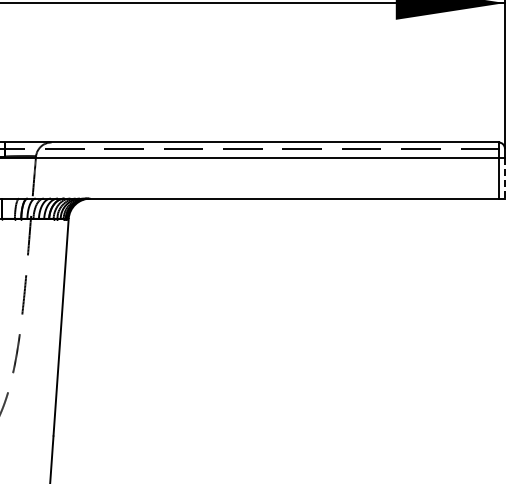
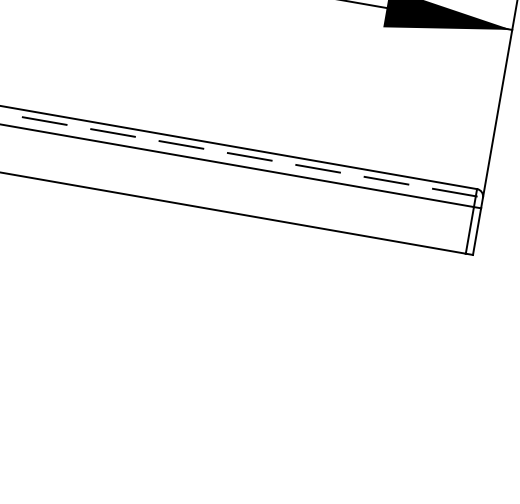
line: (504, 178) -> (476, 231), dashed -> solid

